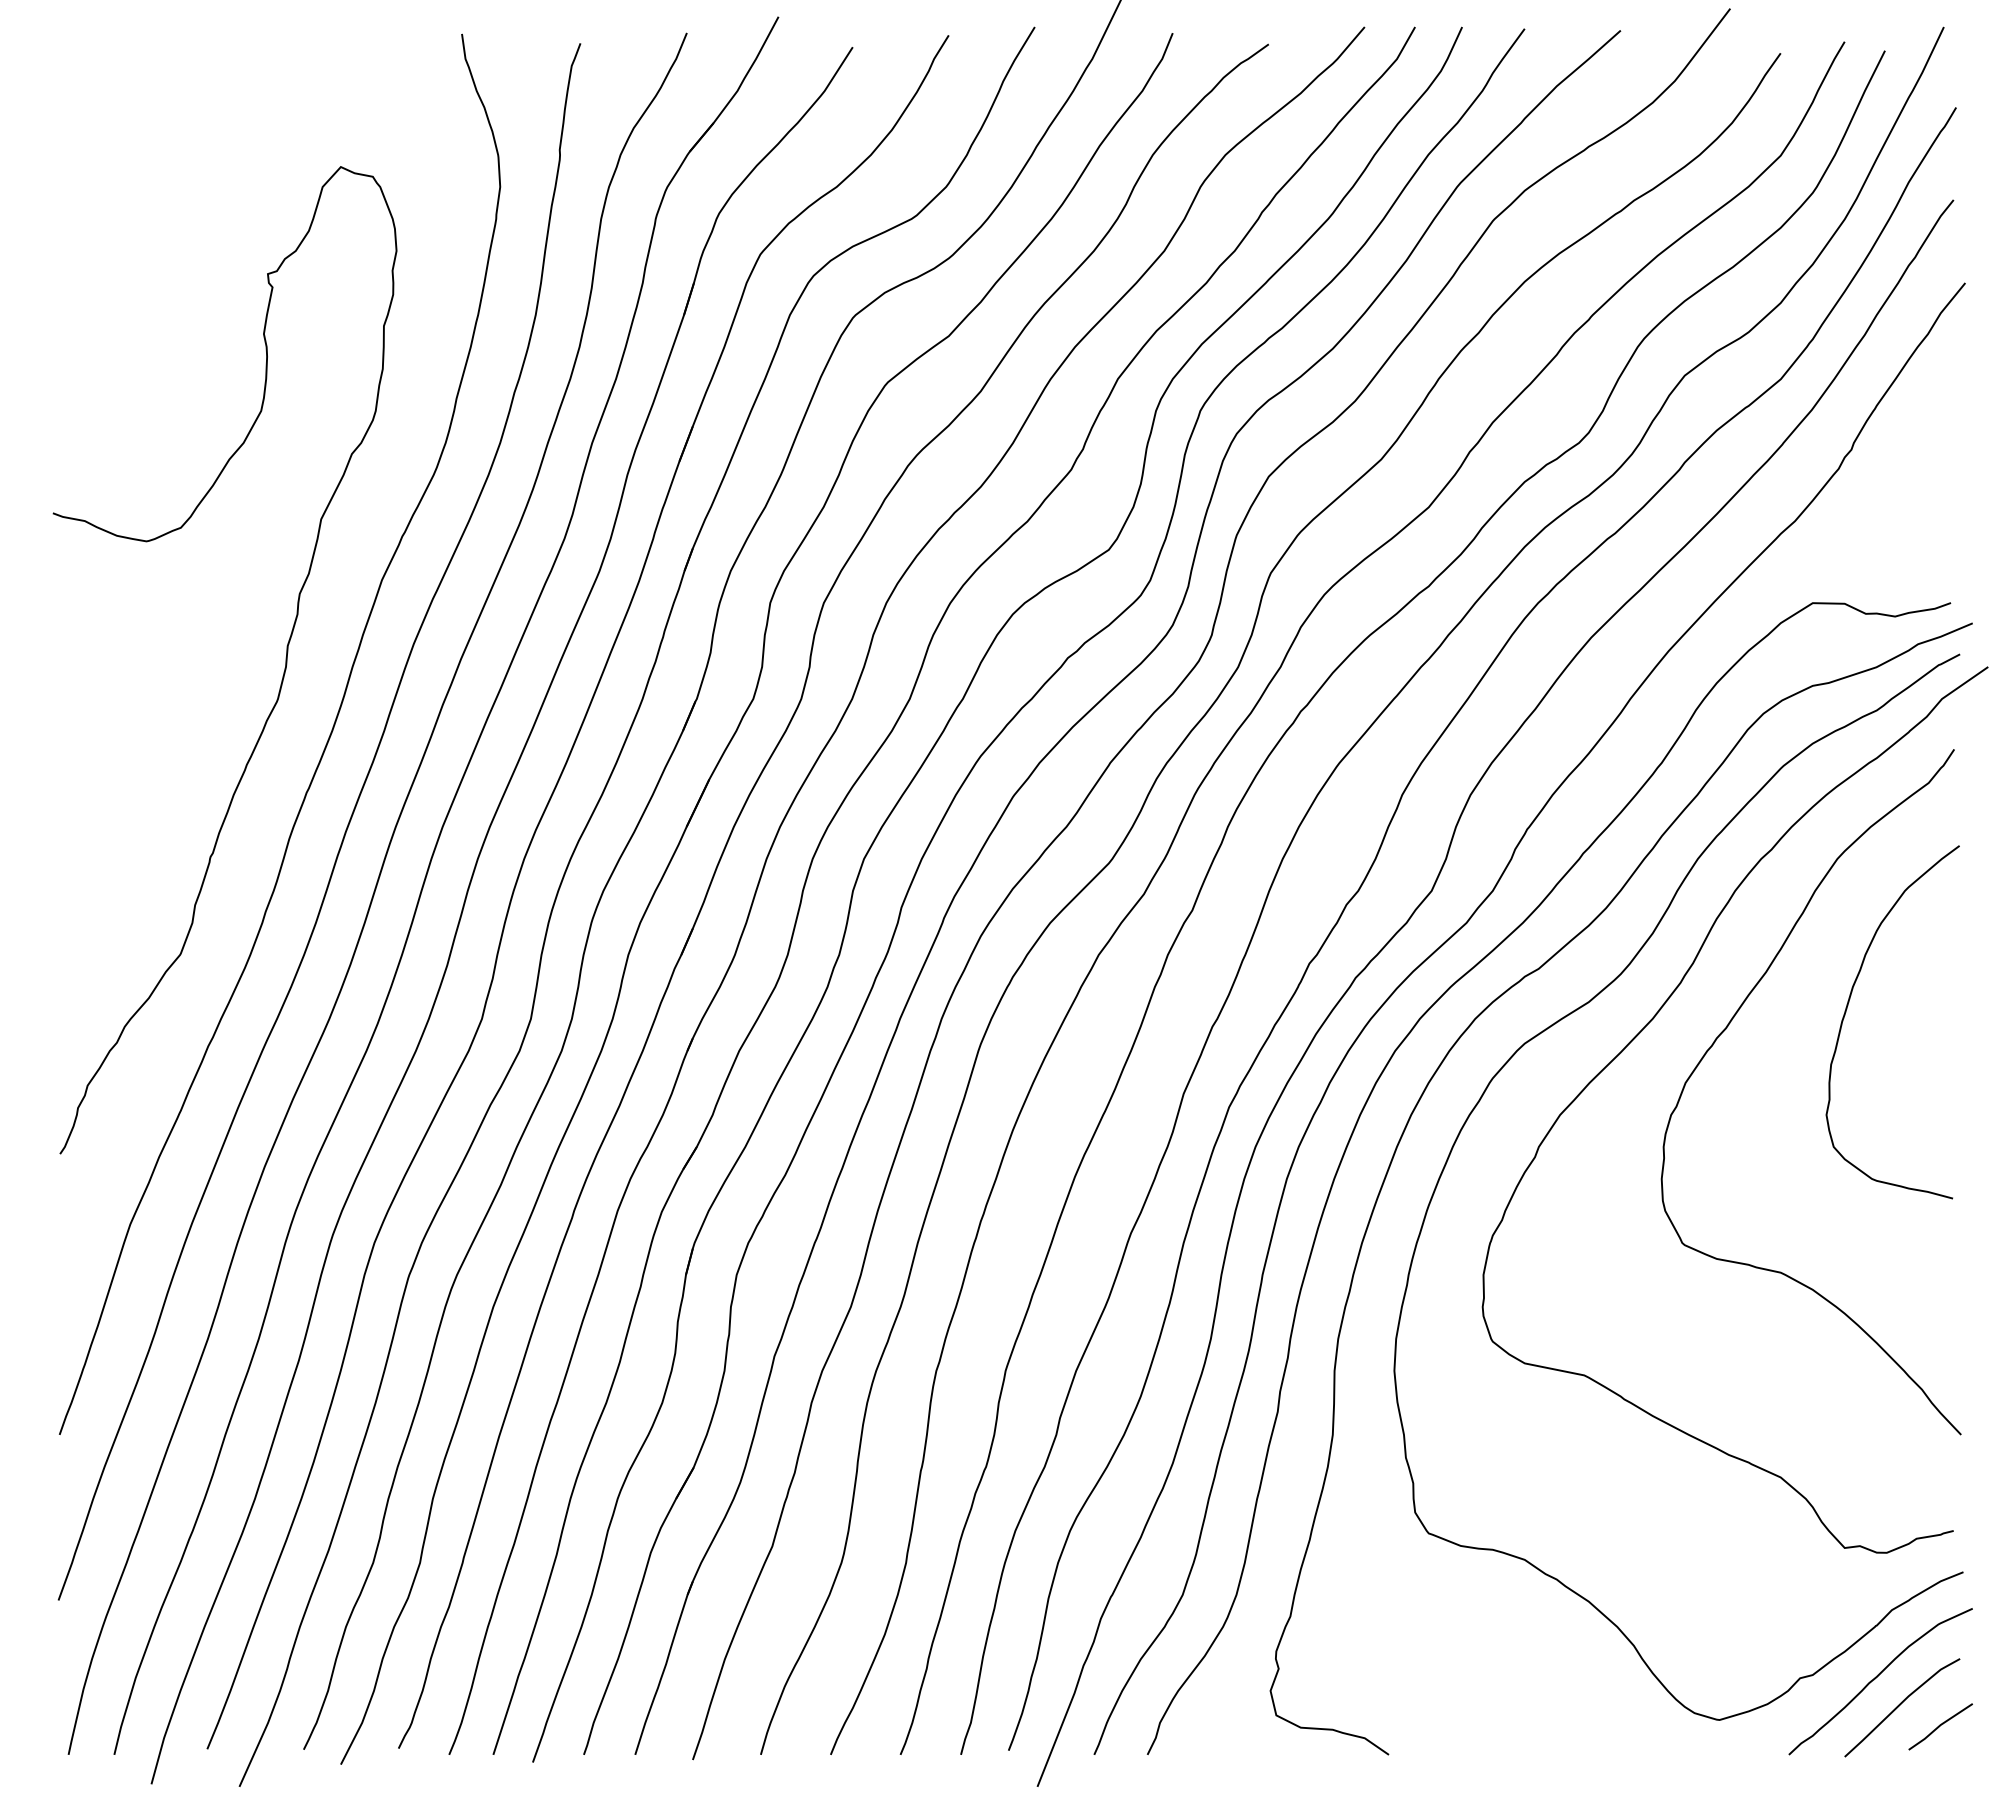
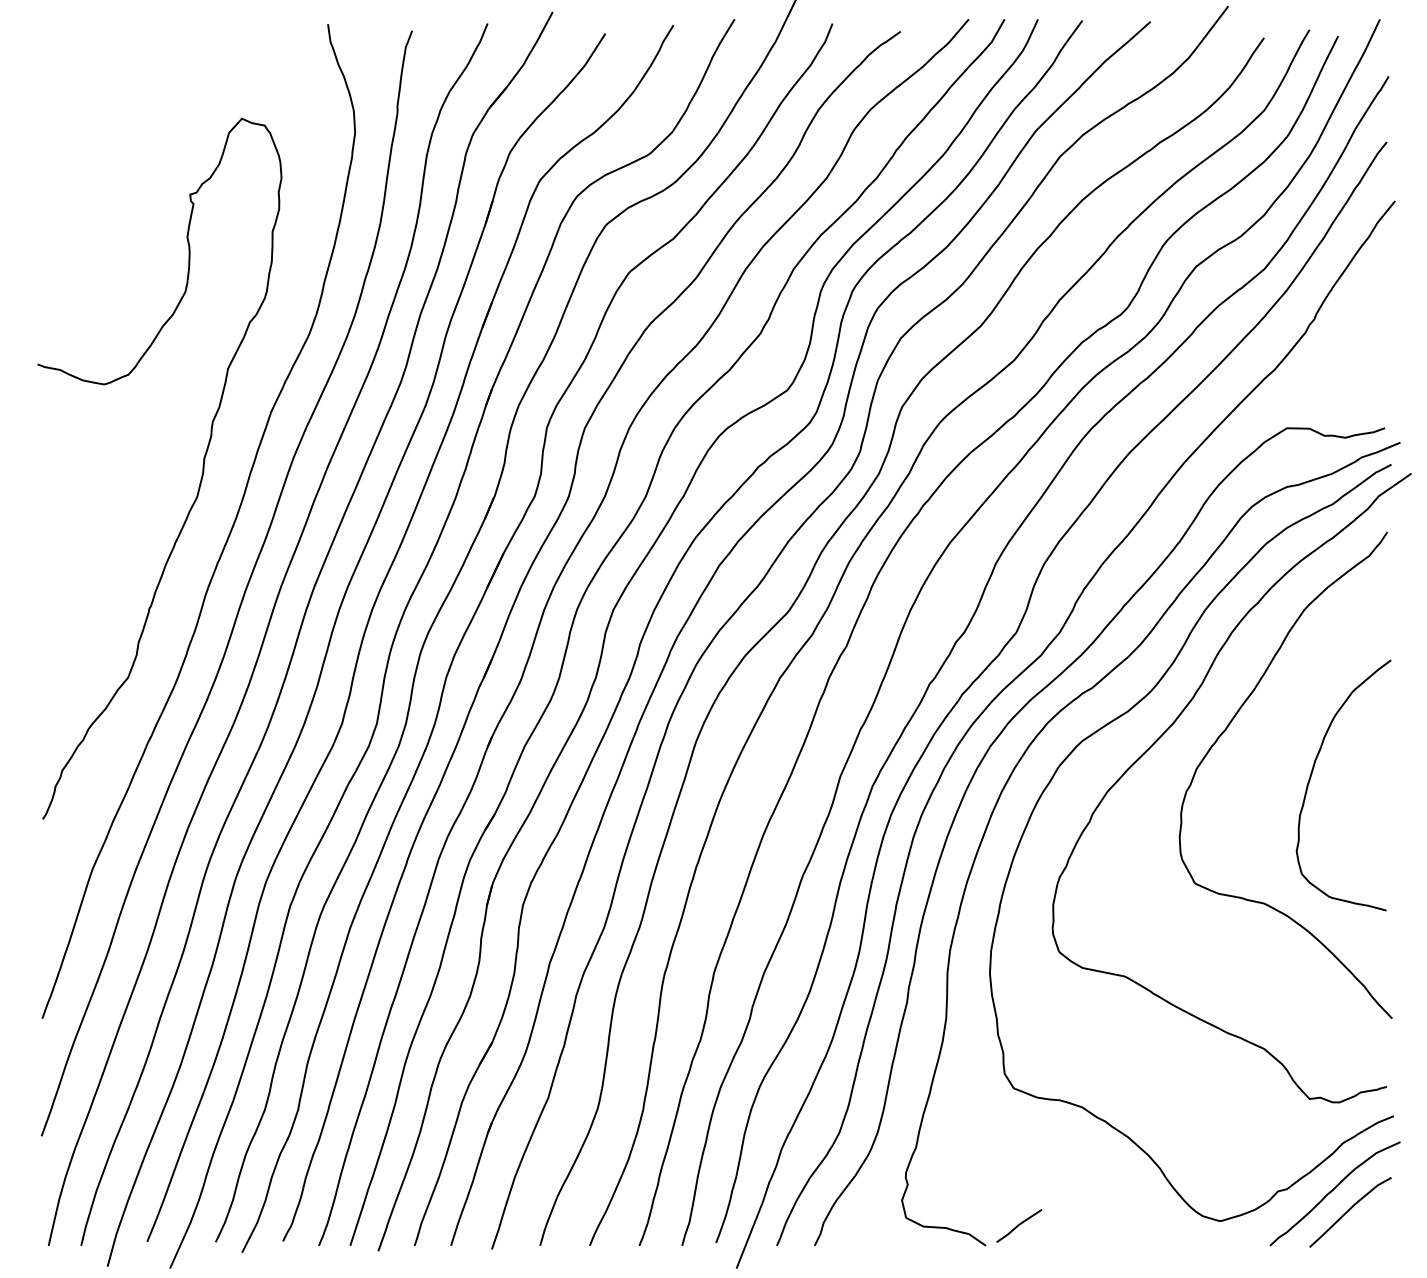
curve: (1847, 1009) -> (1311, 776), moved
line: (1940, 1726) -> (1019, 1225), moved

